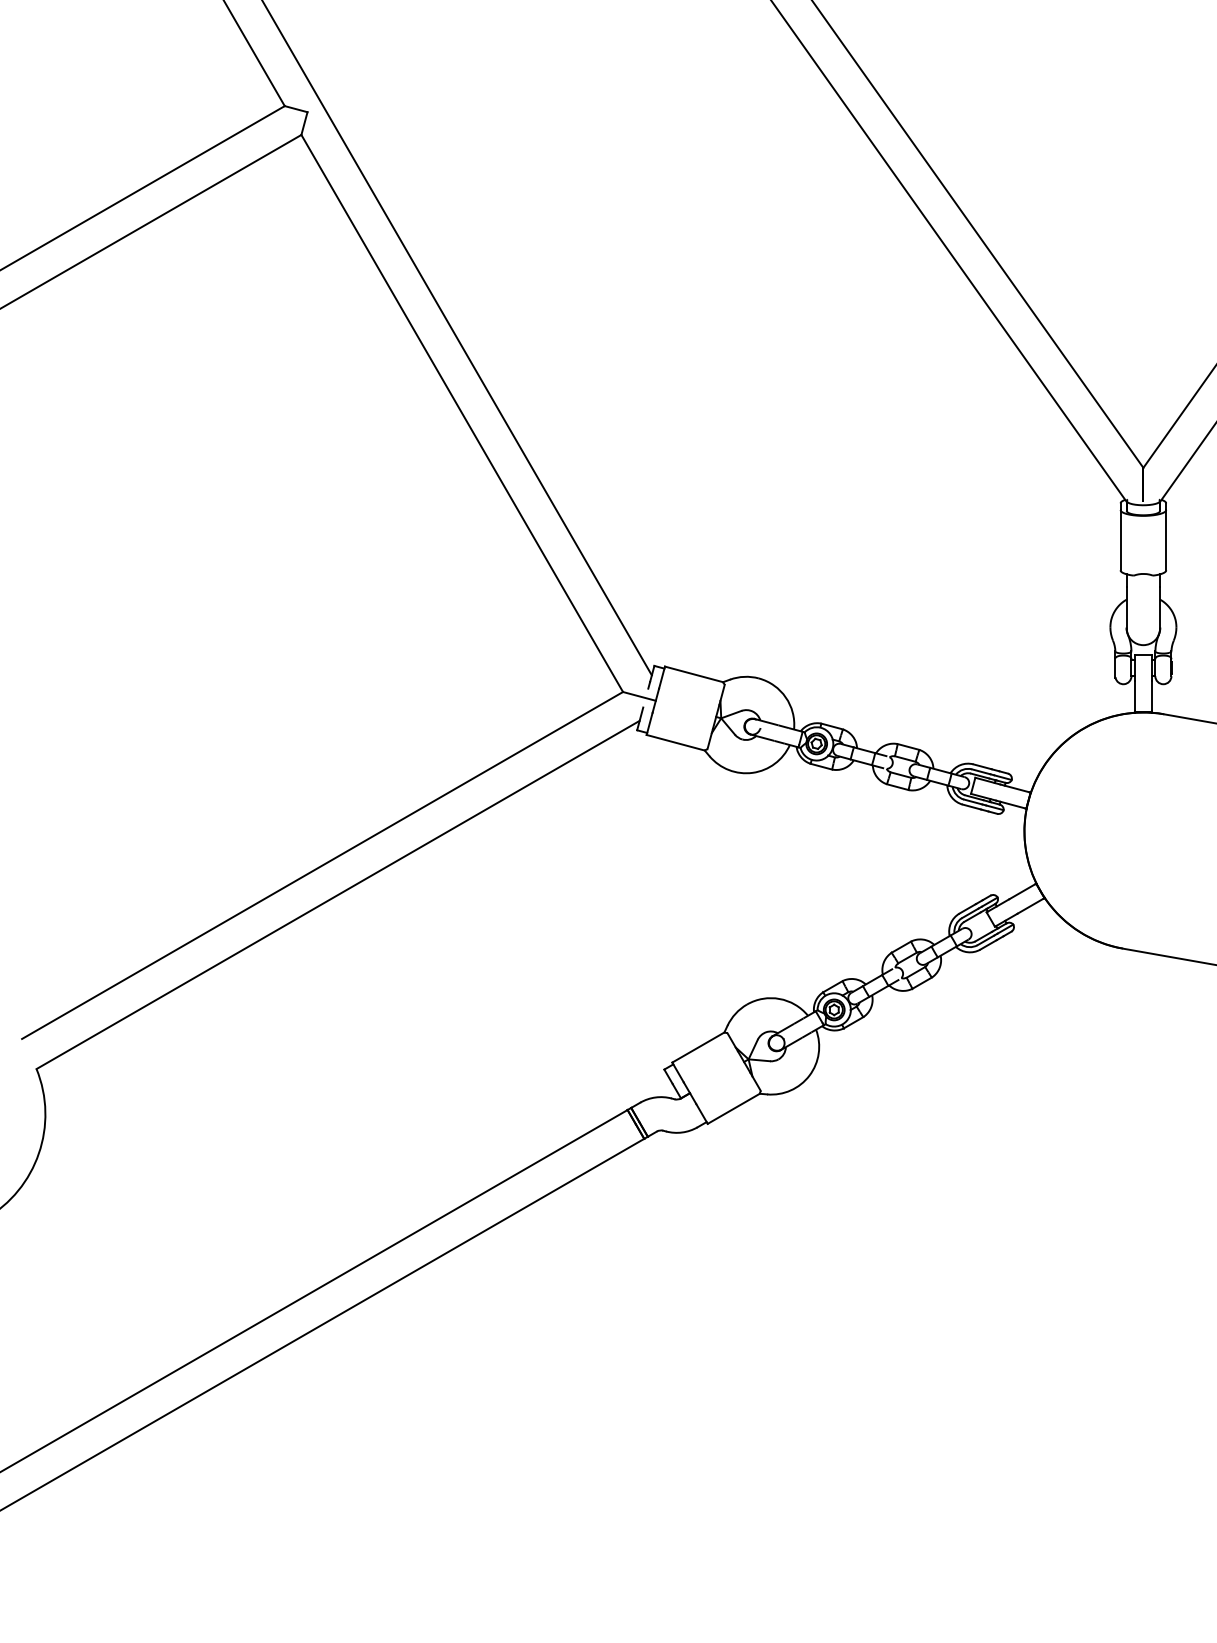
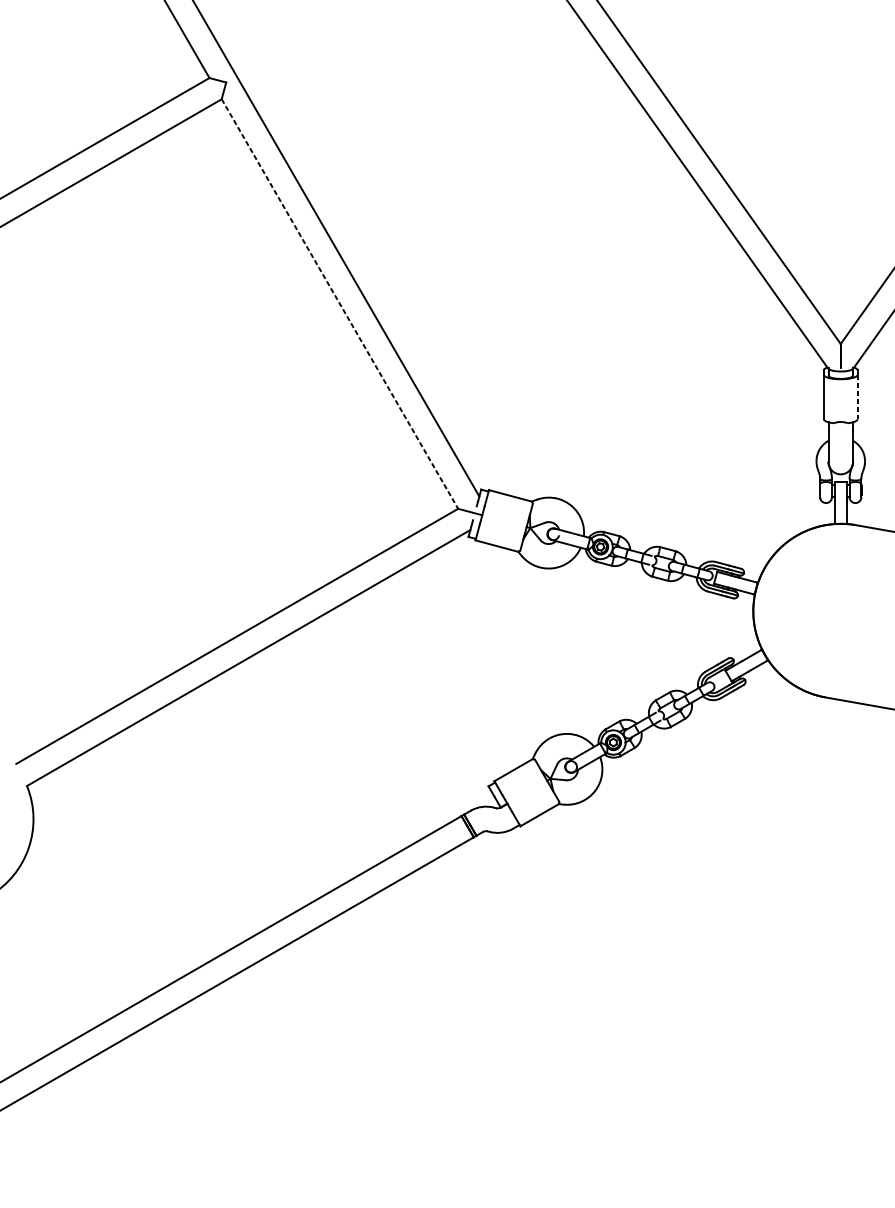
line: (462, 413) -> (340, 304), solid -> dashed
line: (1166, 540) -> (857, 397), solid -> dashed

